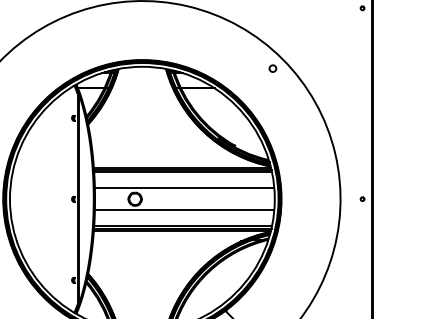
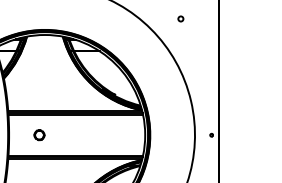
circle: (272, 68) -> (180, 18), moved
line: (184, 187) -> (76, 126), removed
line: (184, 210) -> (76, 143), removed

